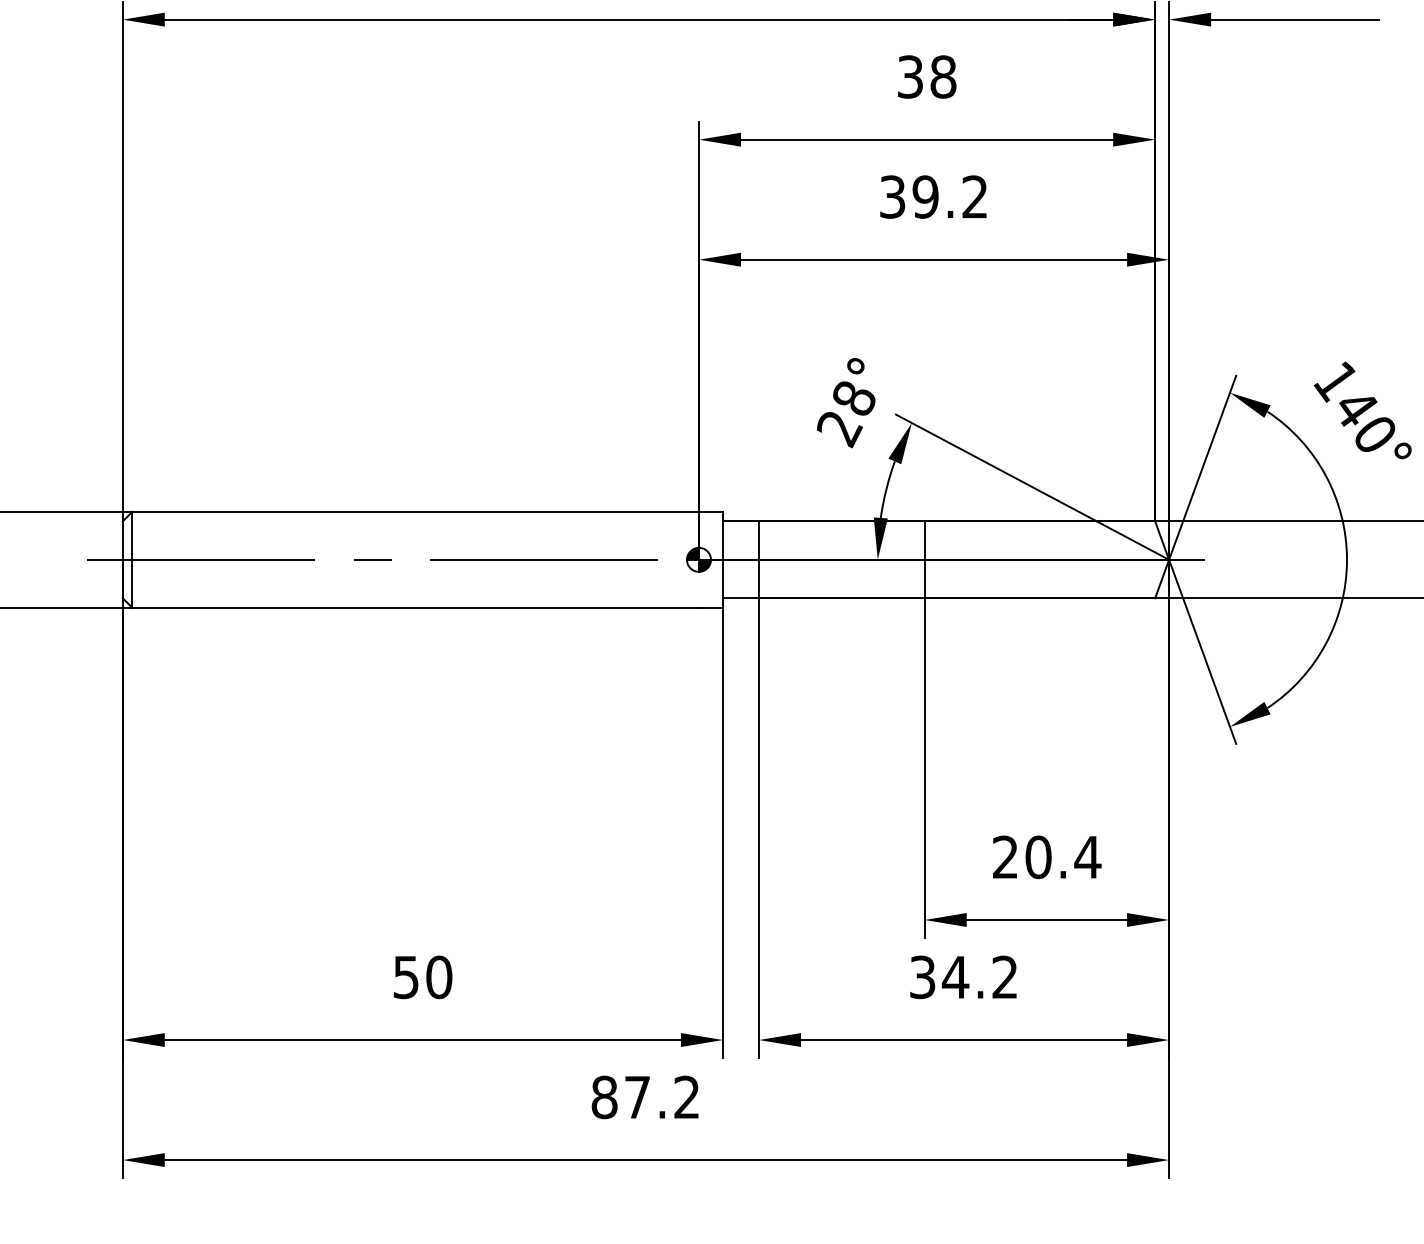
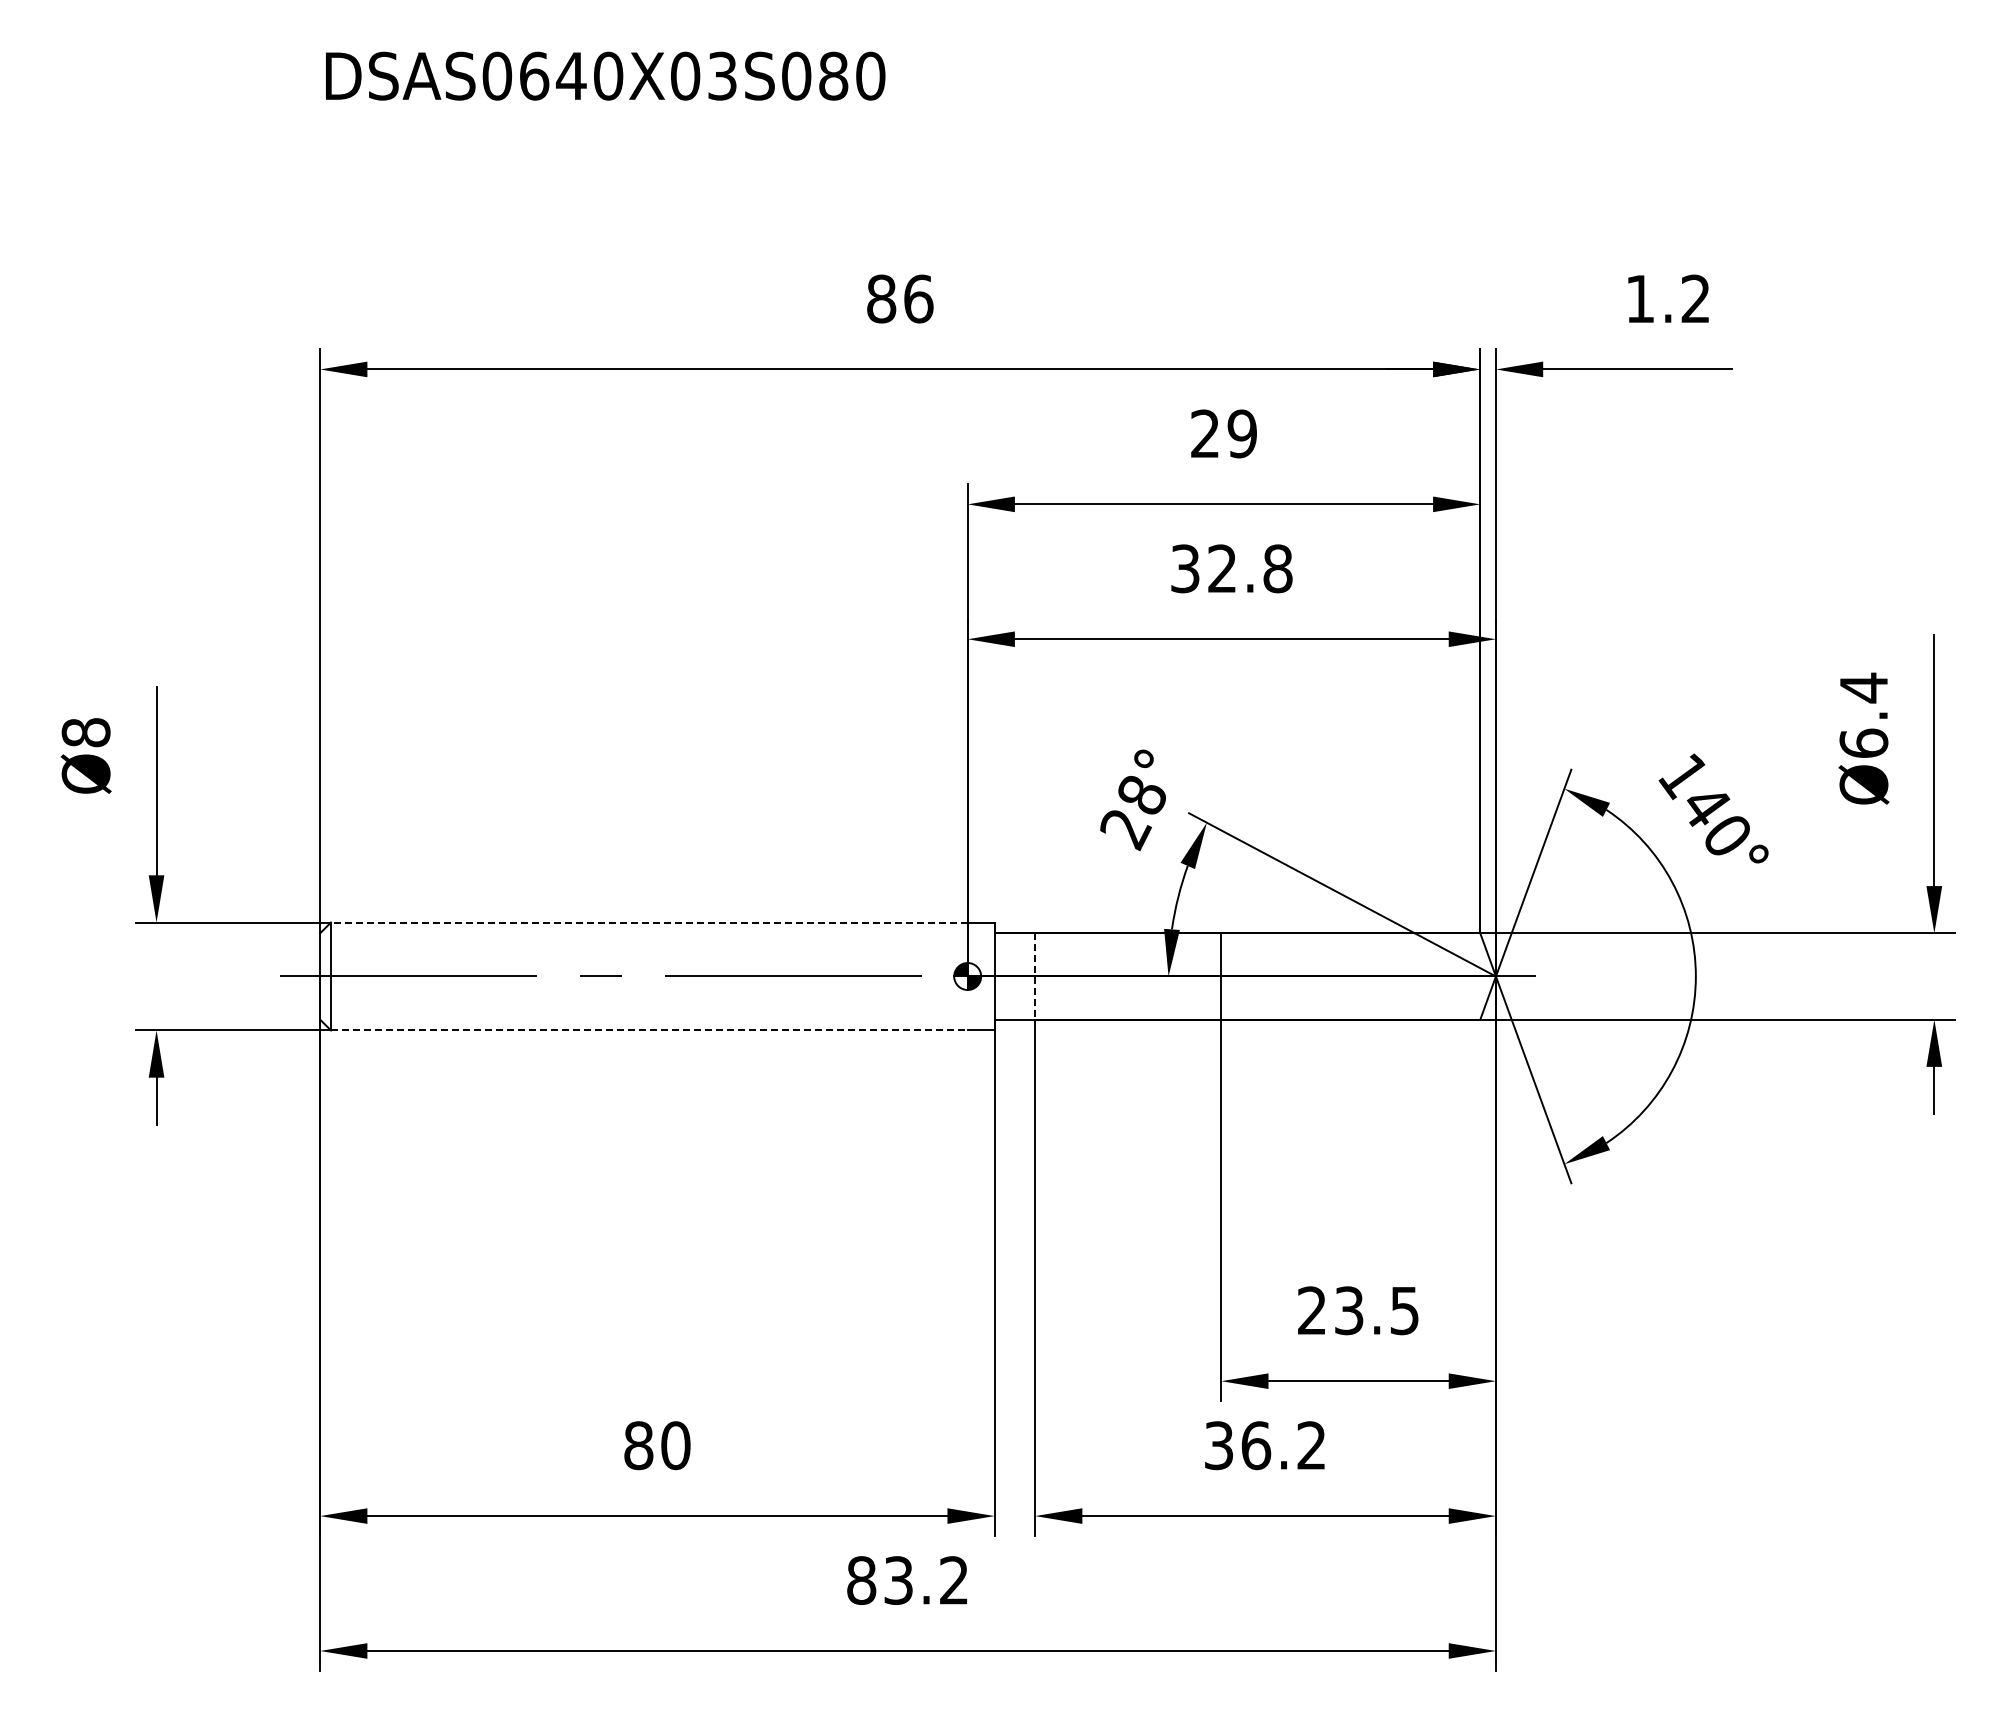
text: (927, 76) -> (1224, 433), 38 -> 29
text: (949, 196) -> (1249, 568), 39.2 -> 32.8
line: (414, 511) -> (648, 922), solid -> dashed
line: (759, 559) -> (1035, 976), solid -> dashed
line: (415, 607) -> (649, 1030), solid -> dashed
text: (1063, 857) -> (1377, 1310), 20.4 -> 23.5
text: (406, 977) -> (638, 1445), 50 -> 80
text: (955, 977) -> (1255, 1445), 34.2 -> 36.2
text: (637, 1097) -> (898, 1580), 87.2 -> 83.2

